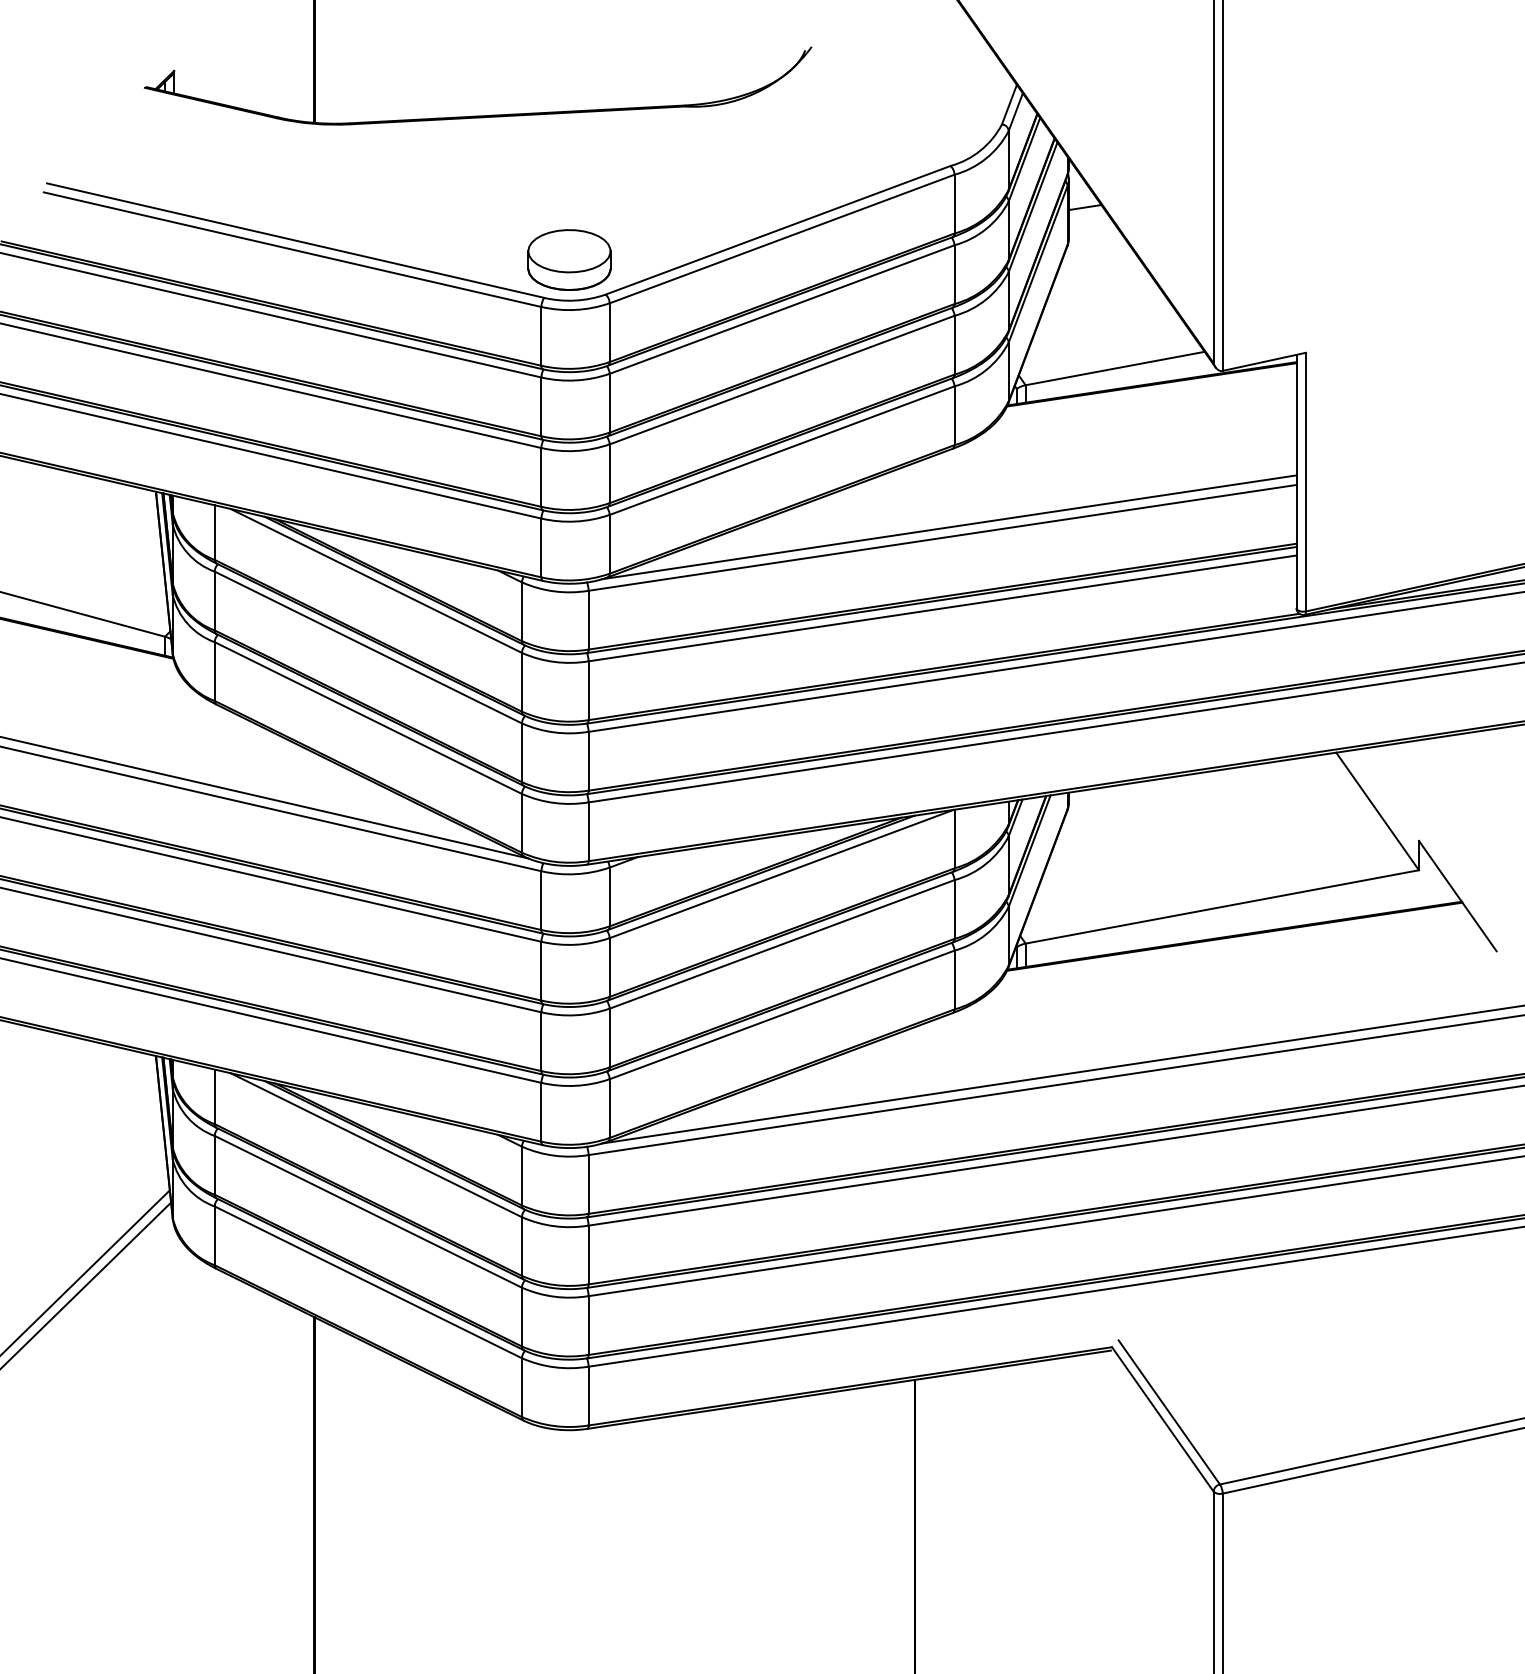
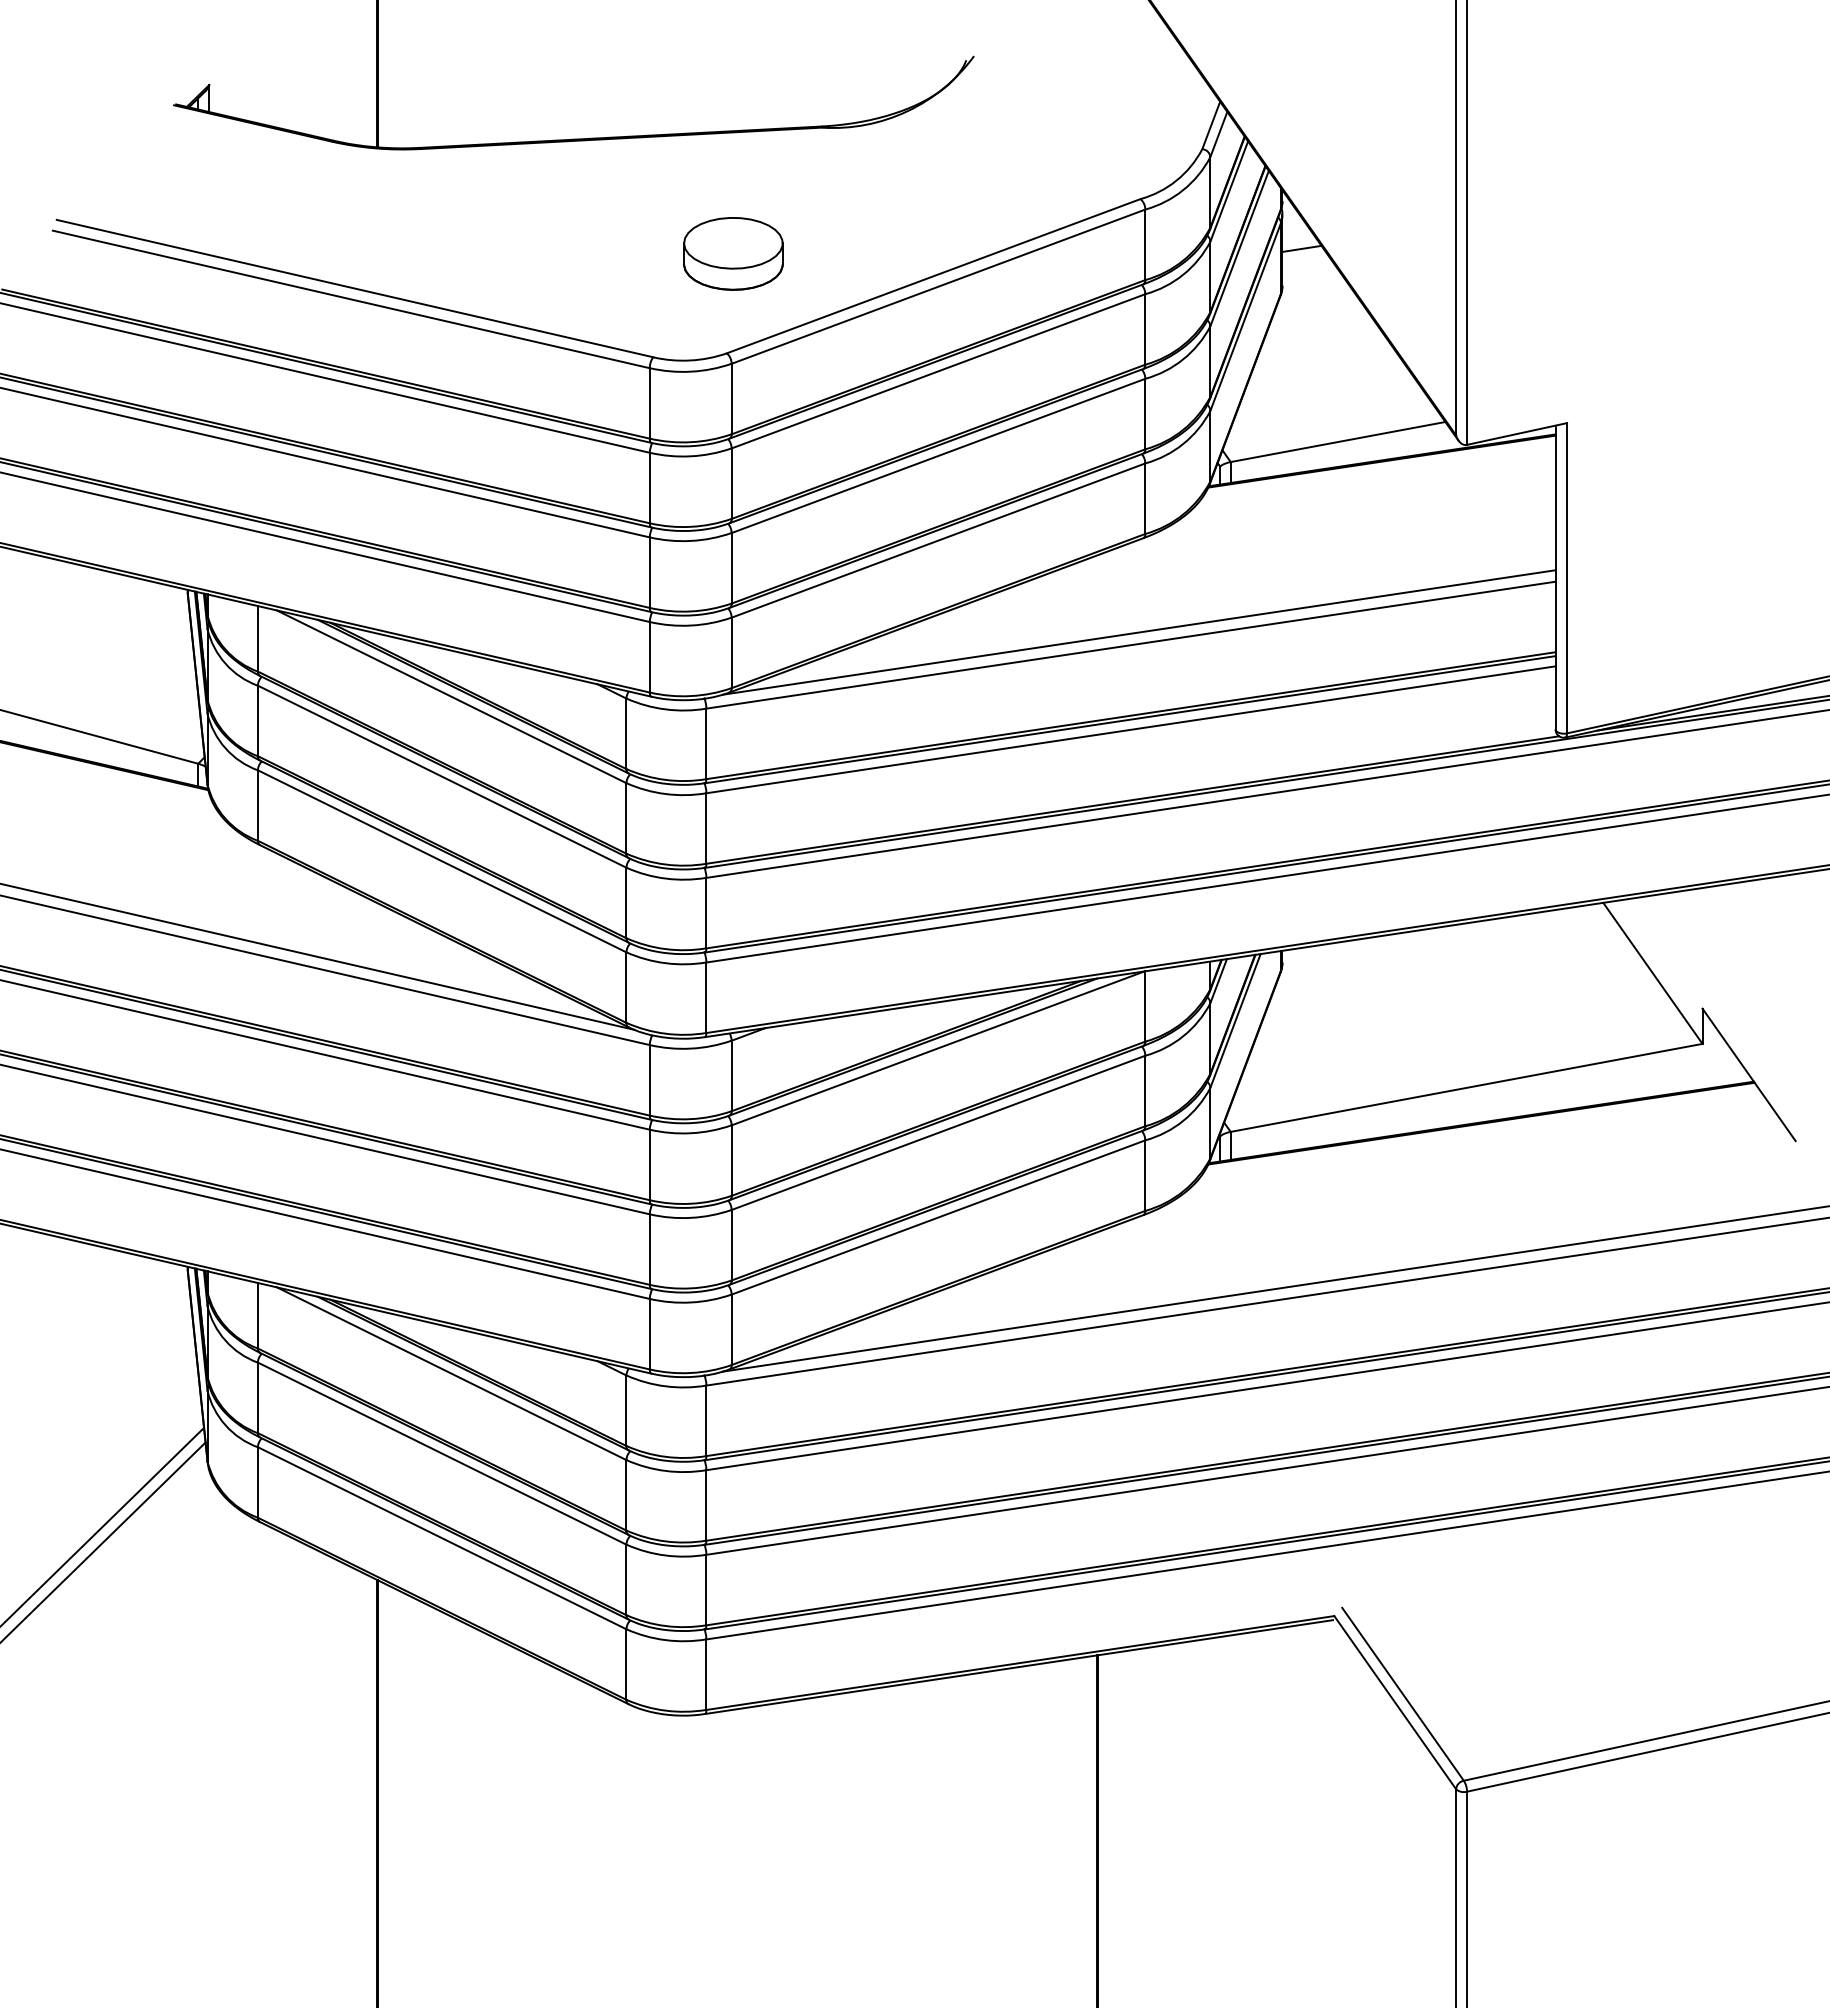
part: (569, 259) -> (733, 253), moved

